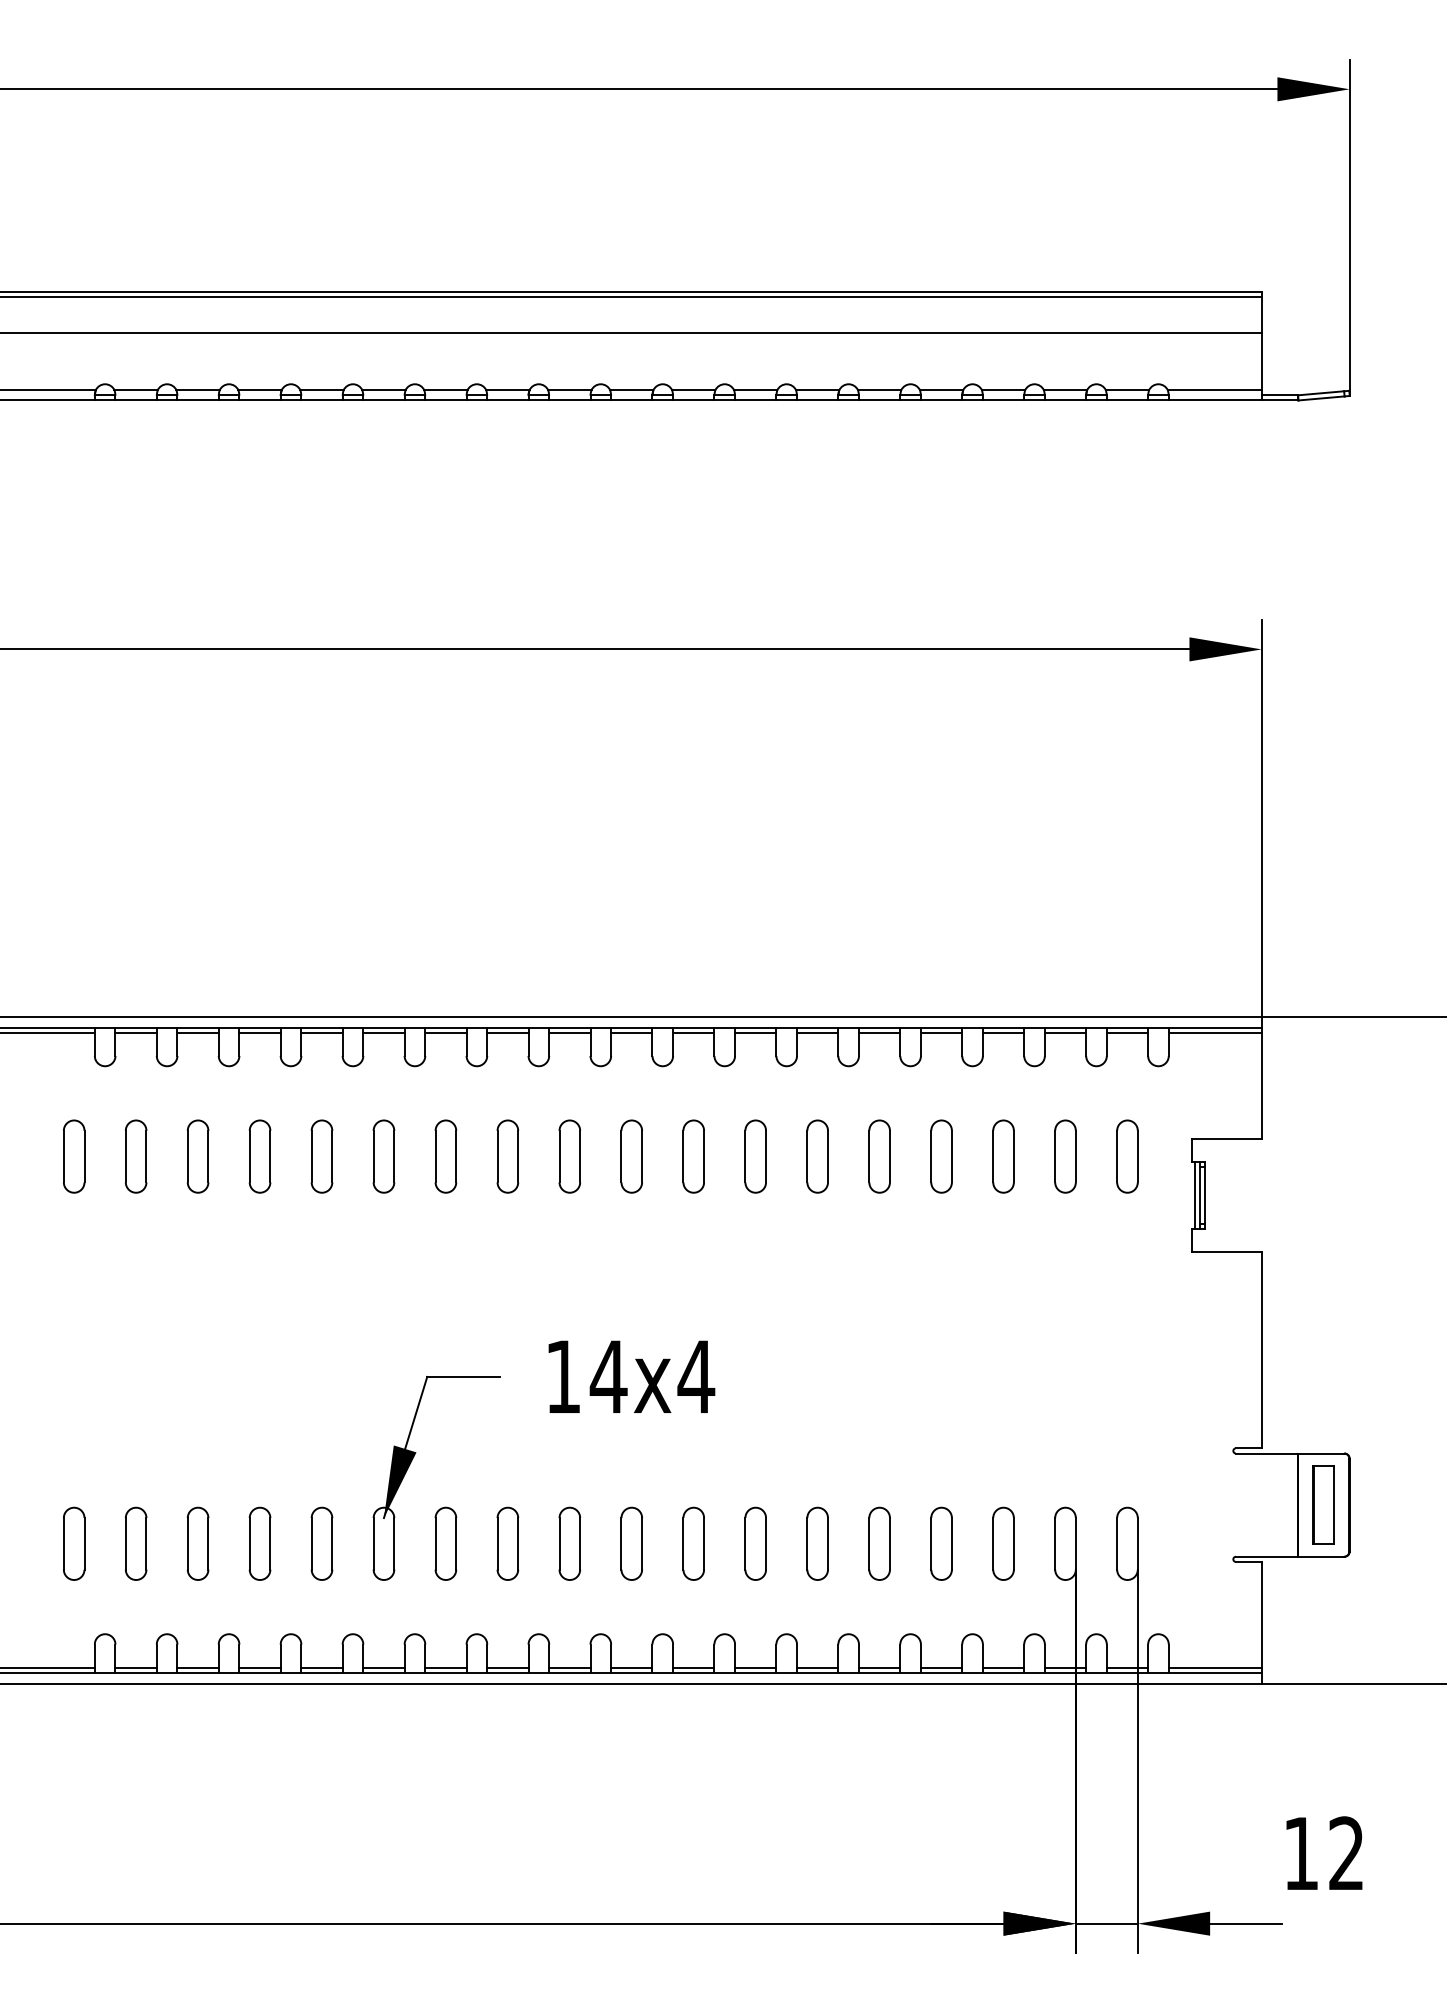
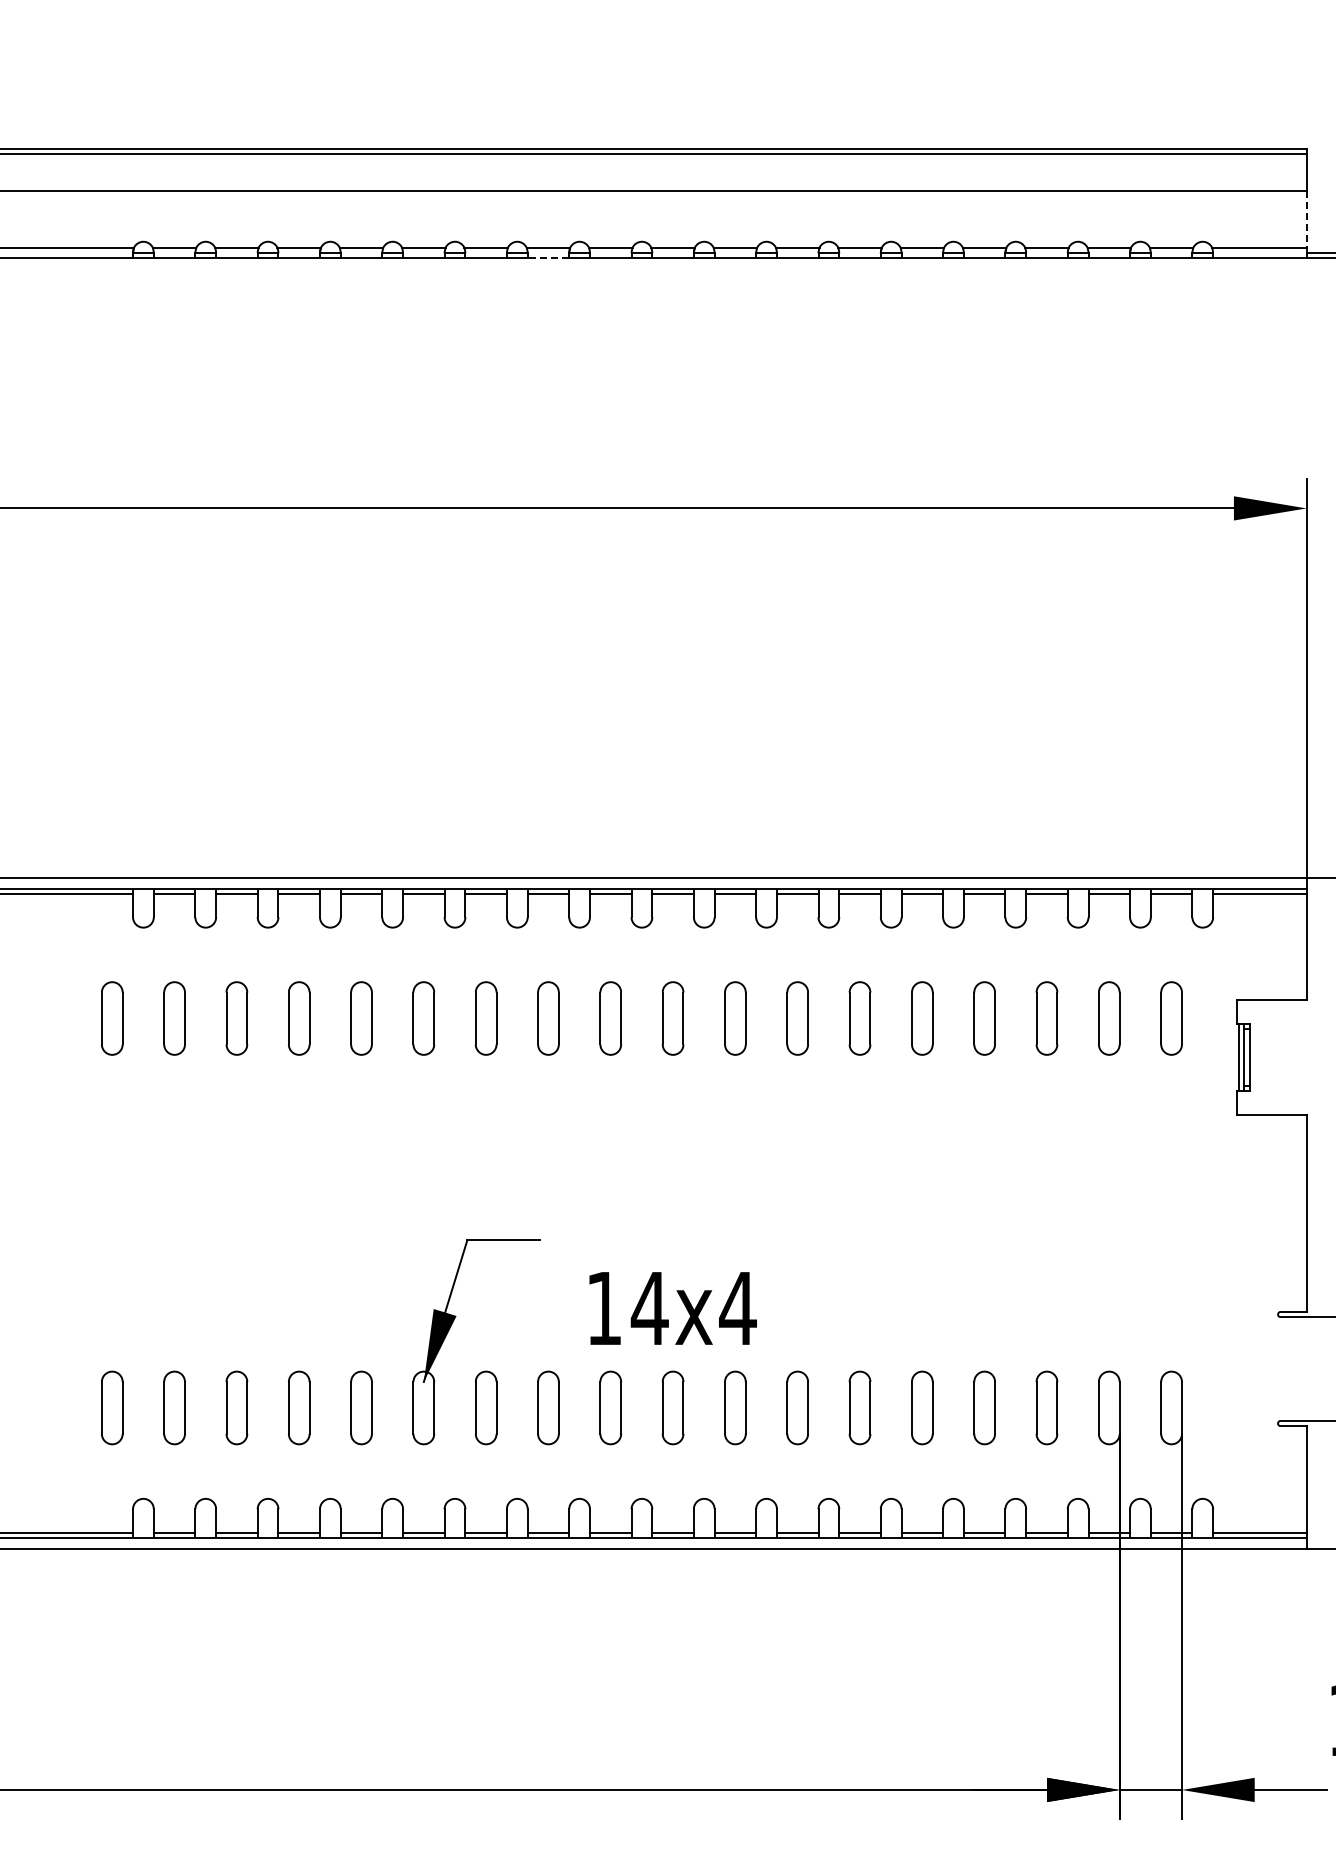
line: (1261, 362) -> (1306, 219), solid -> dashed
line: (507, 400) -> (548, 258), solid -> dashed
text: (631, 1376) -> (672, 1308), moved

